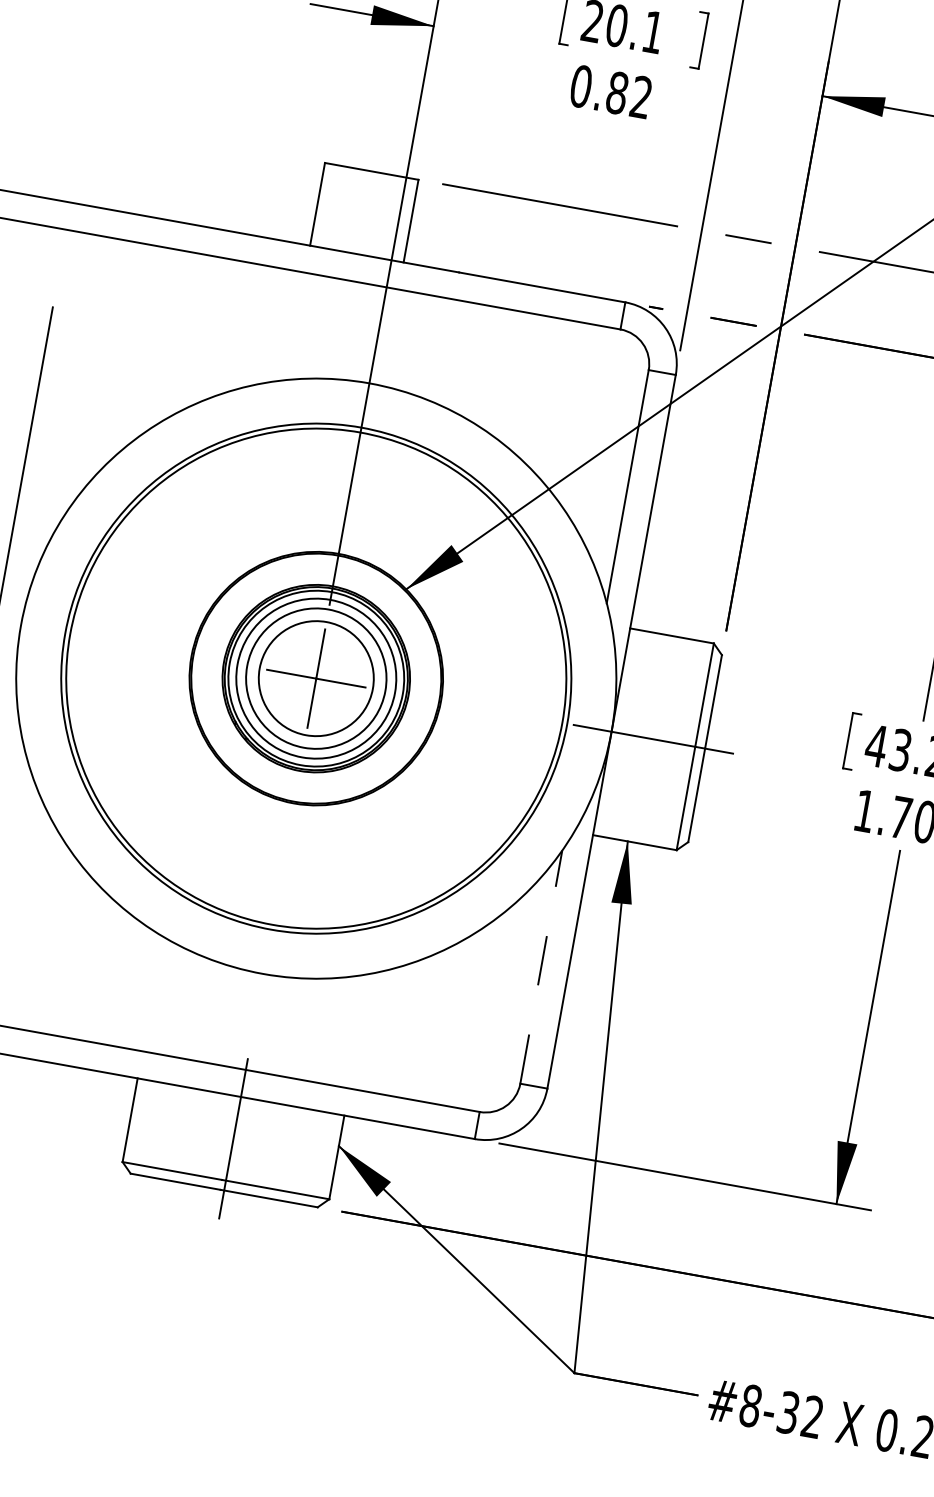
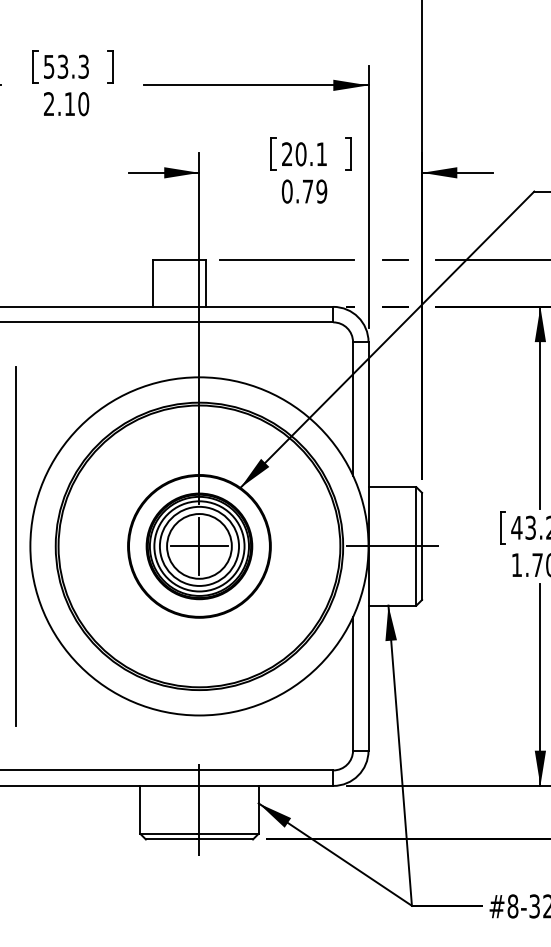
text: (628, 94) -> (314, 191), 0.82 -> 0.79
line: (542, 966) -> (353, 683), dashed -> solid

